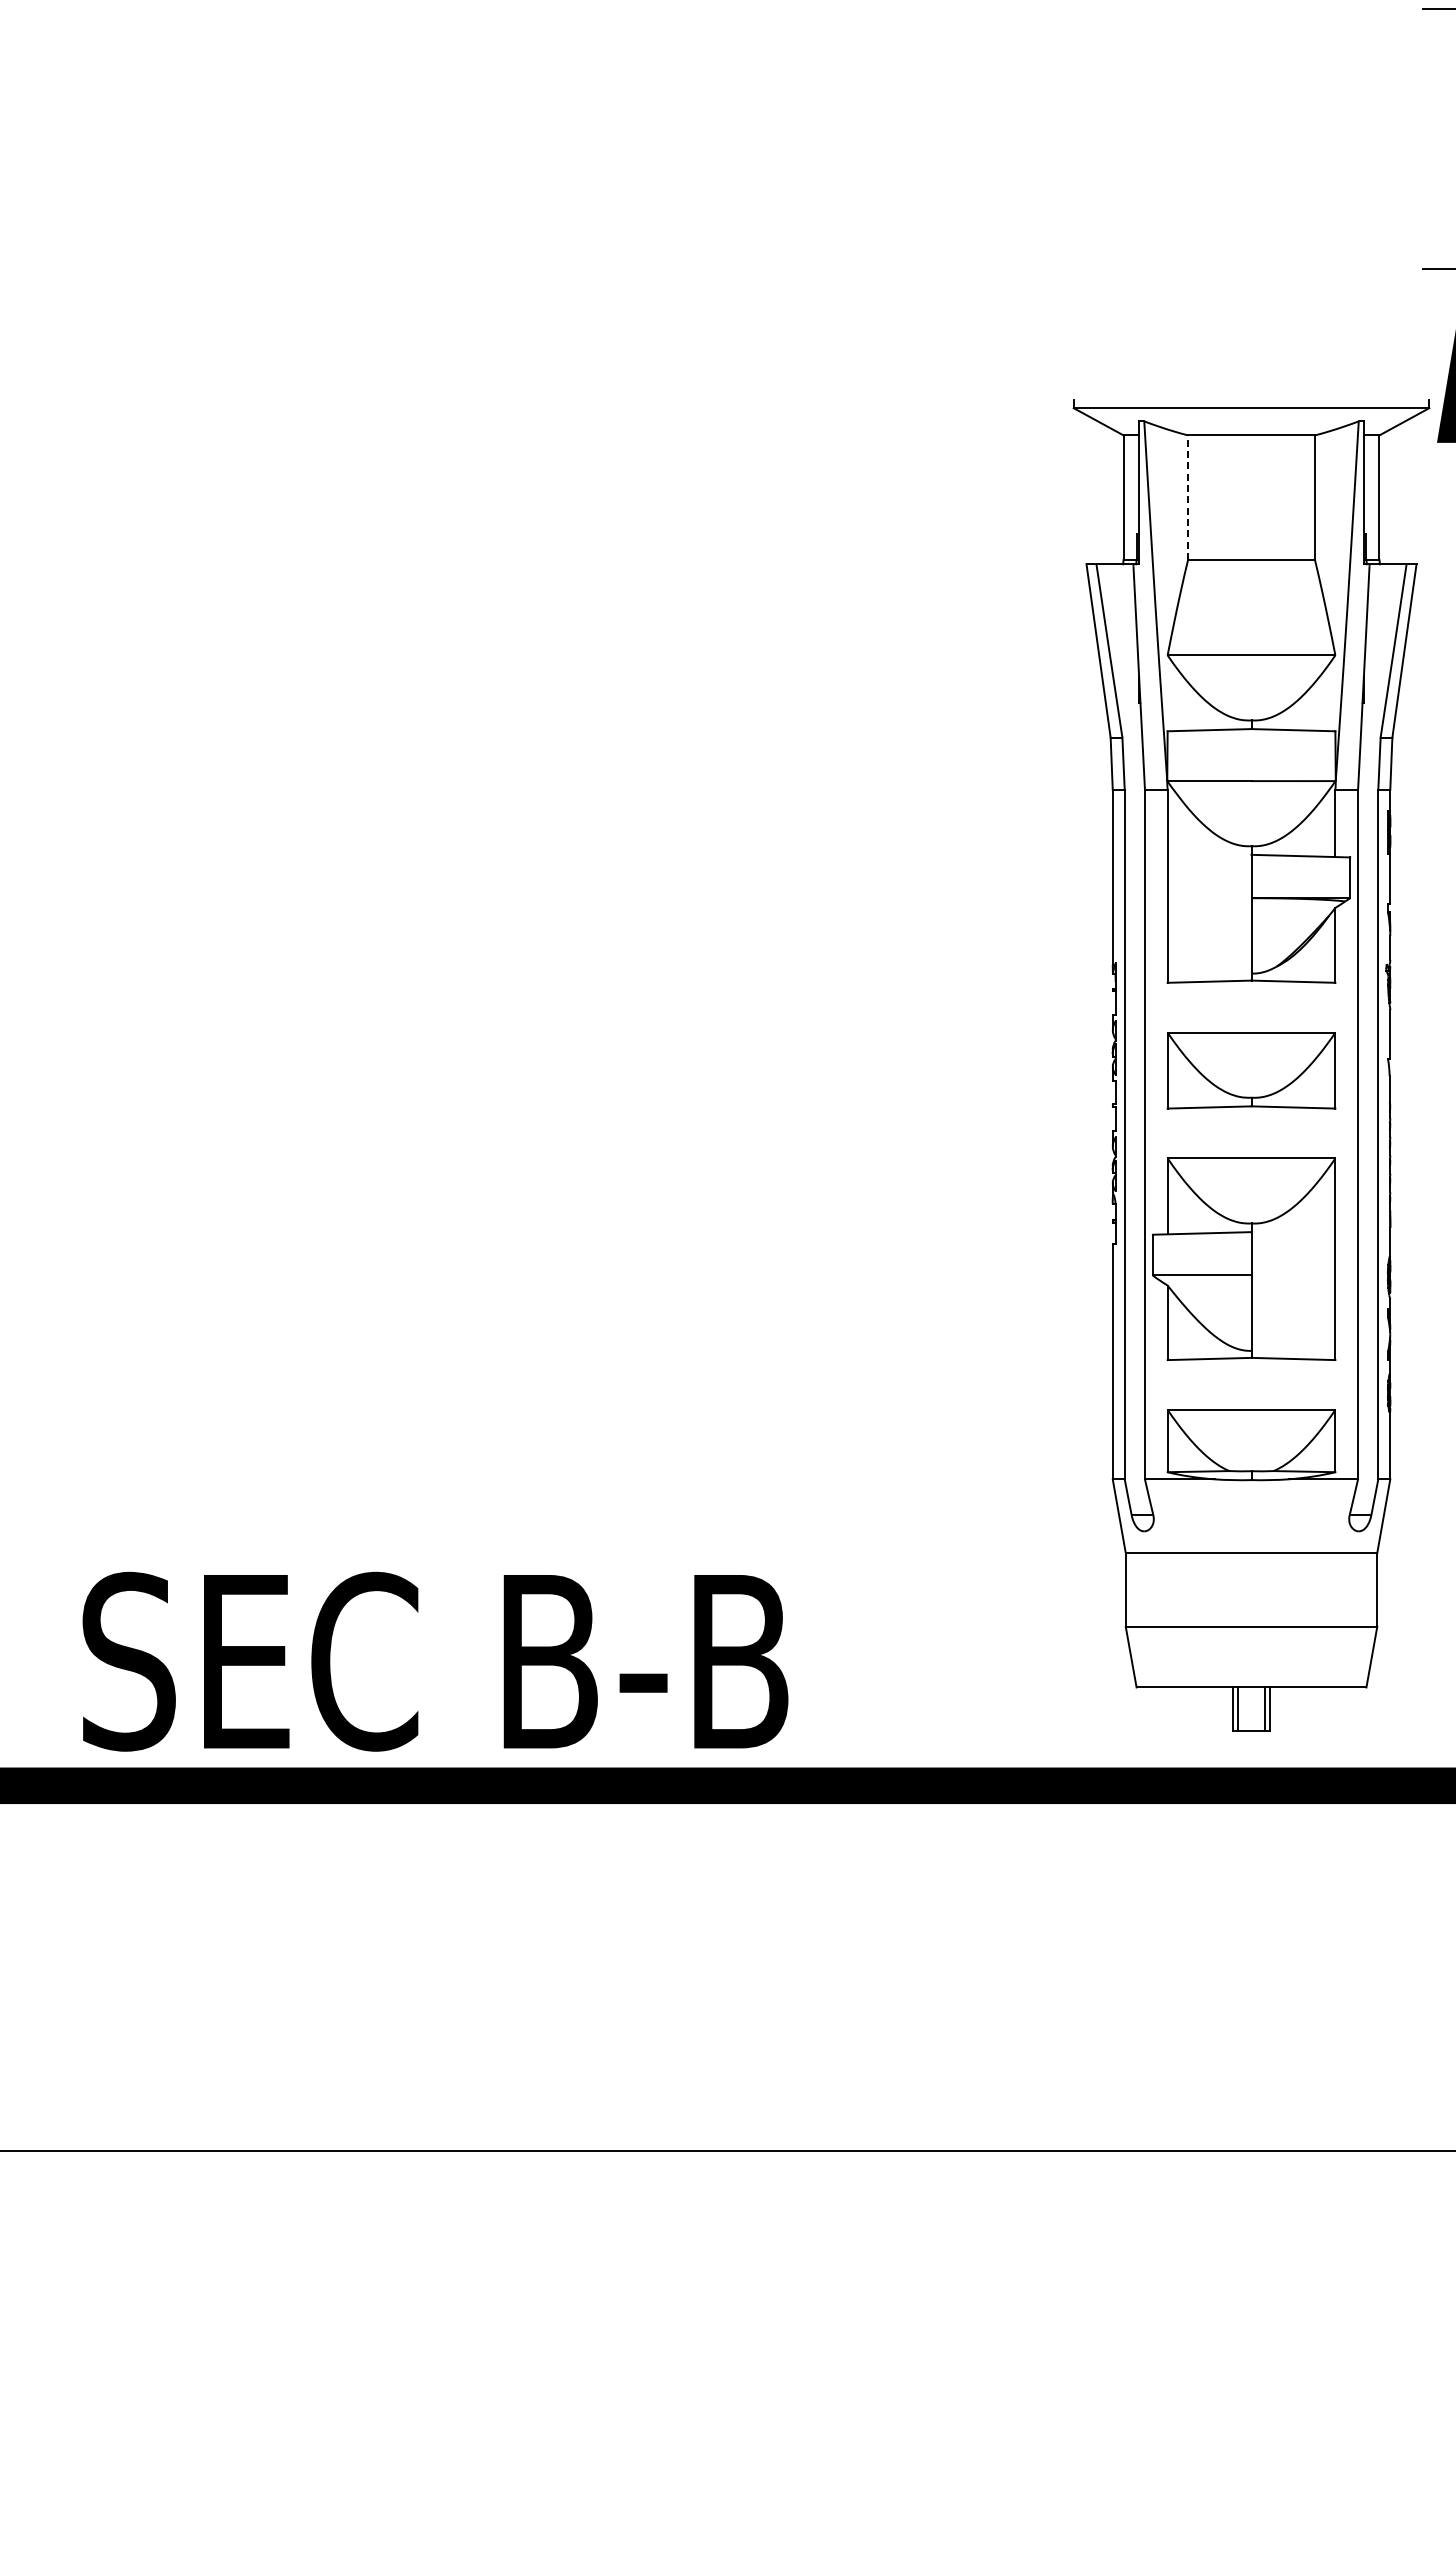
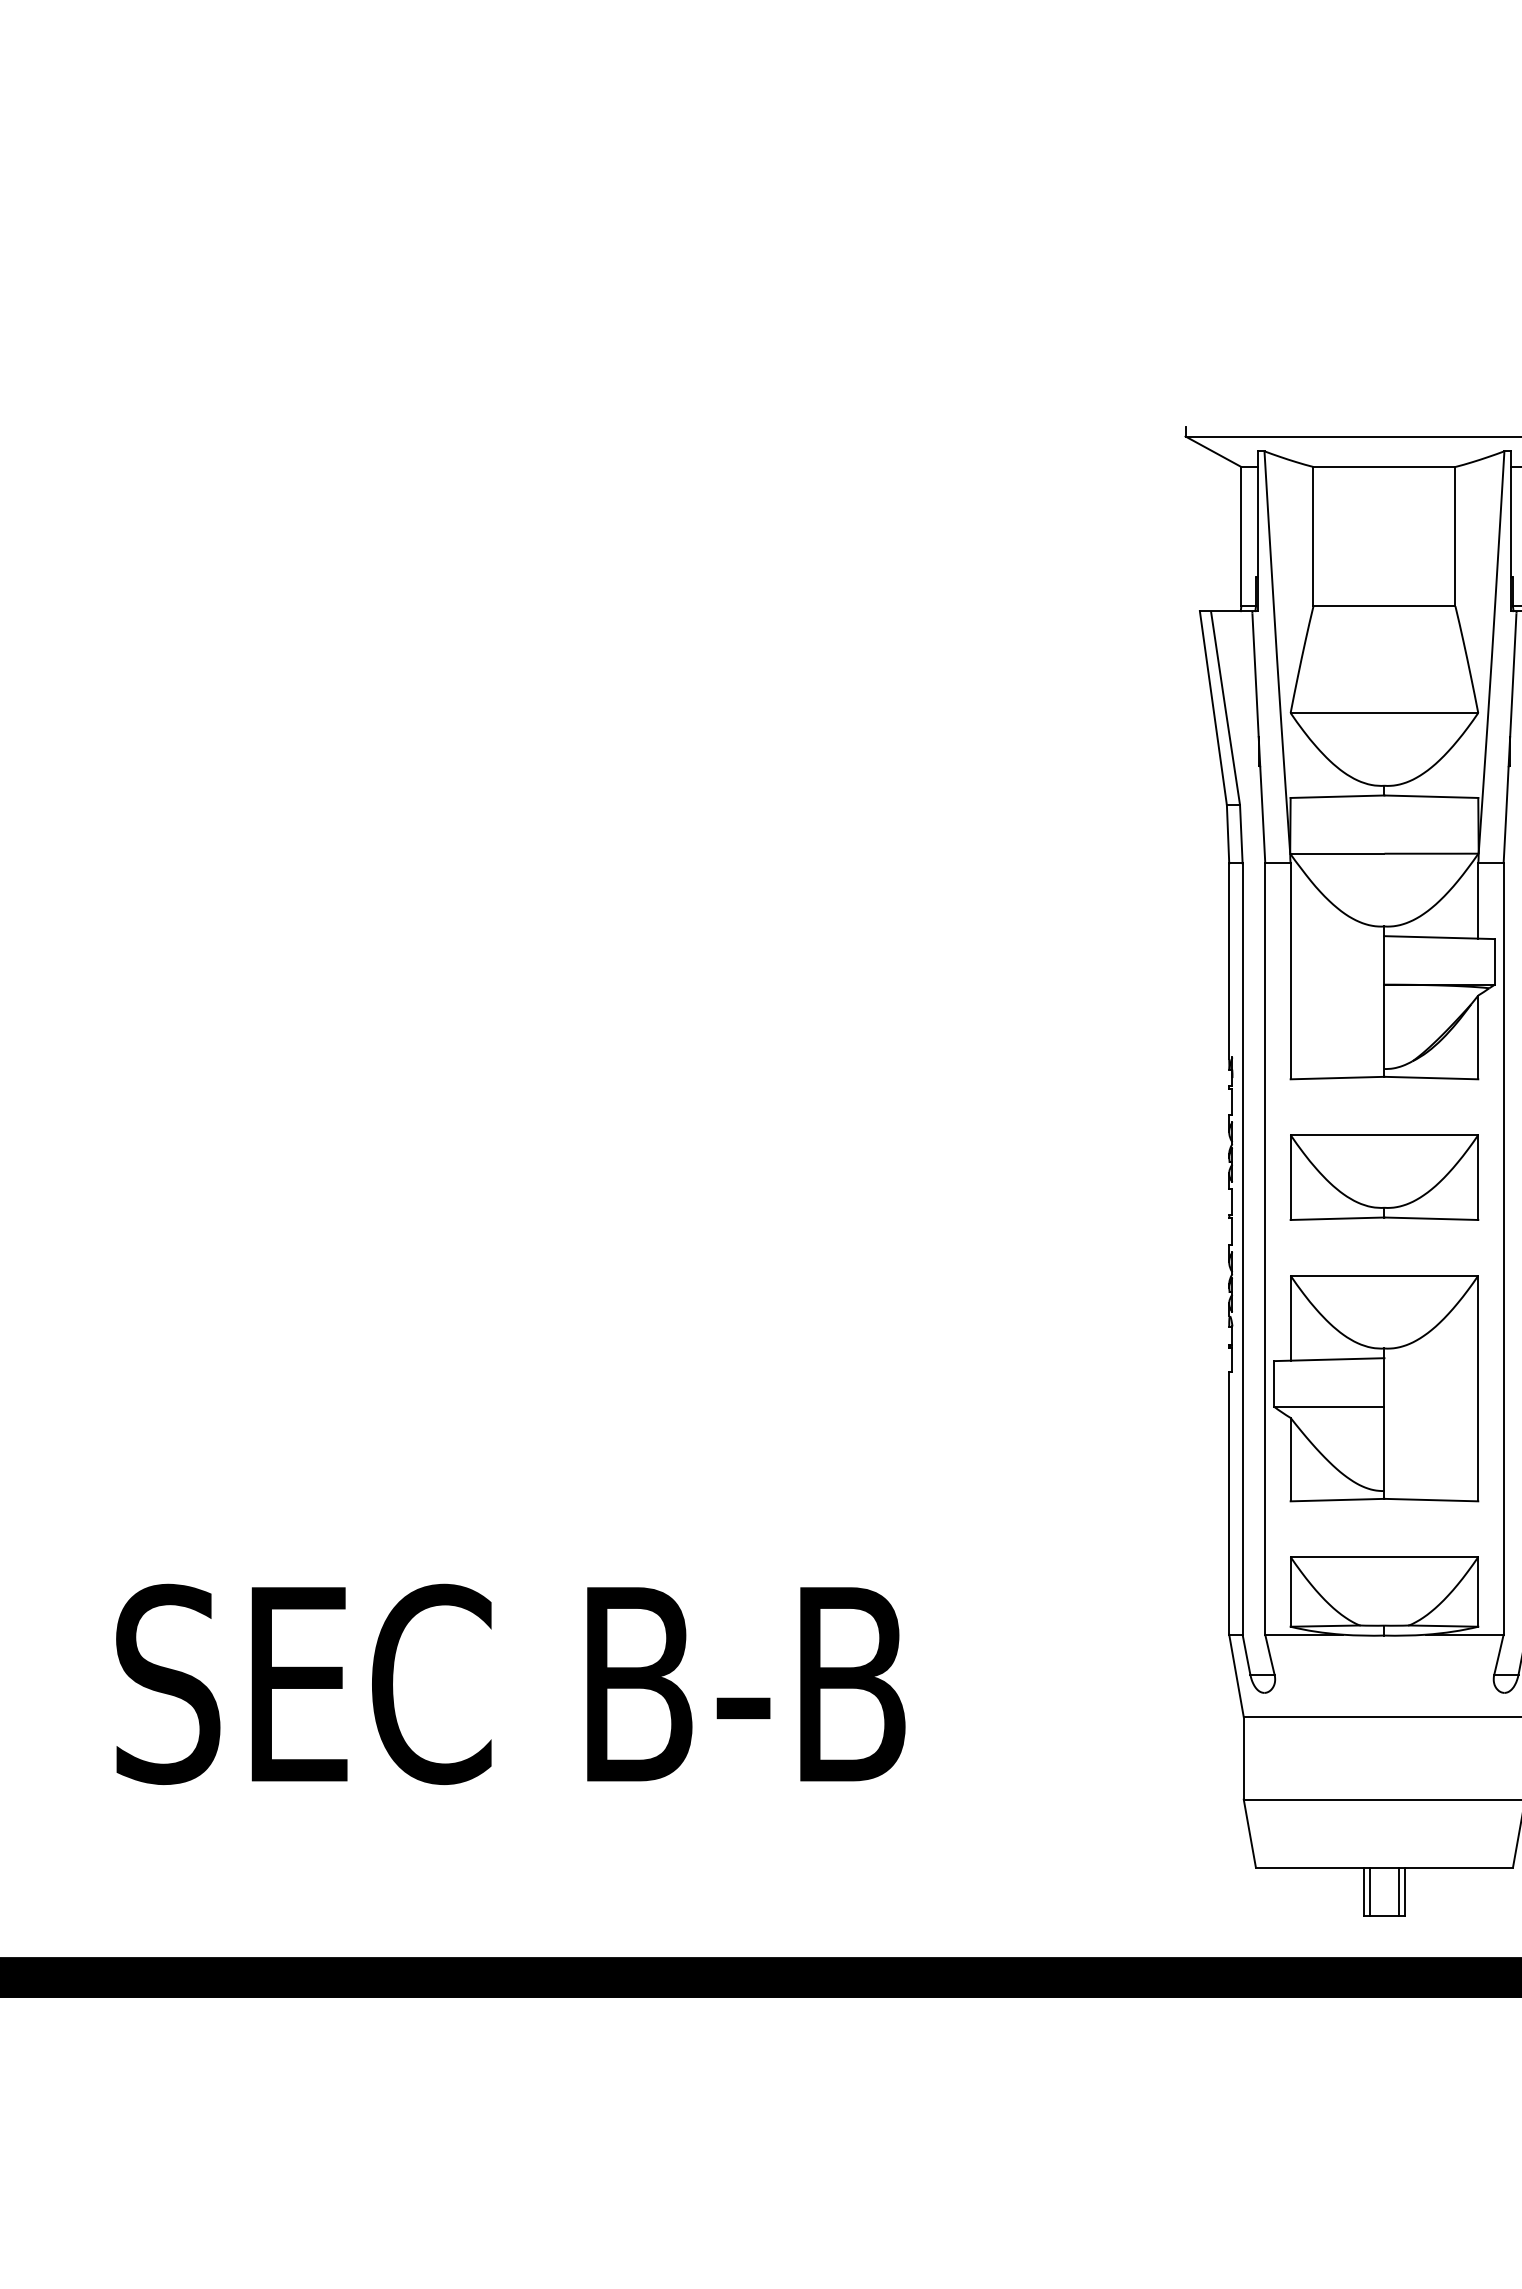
line: (1188, 497) -> (1313, 536), dashed -> solid
text: (435, 1661) -> (510, 1684), moved

